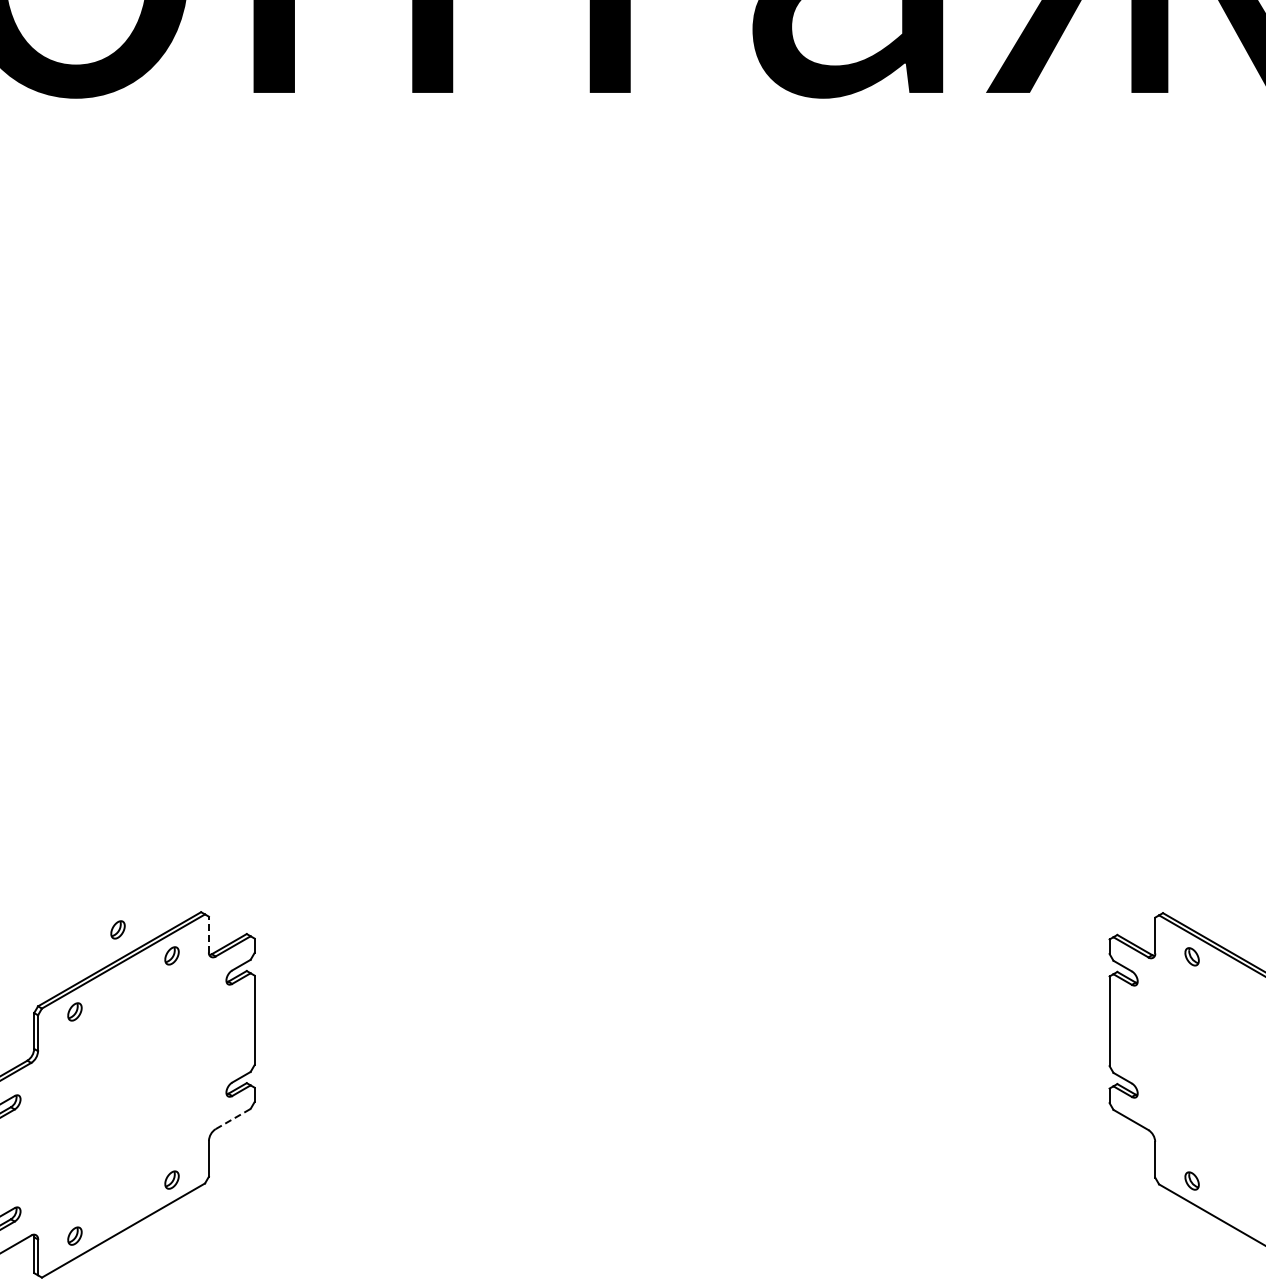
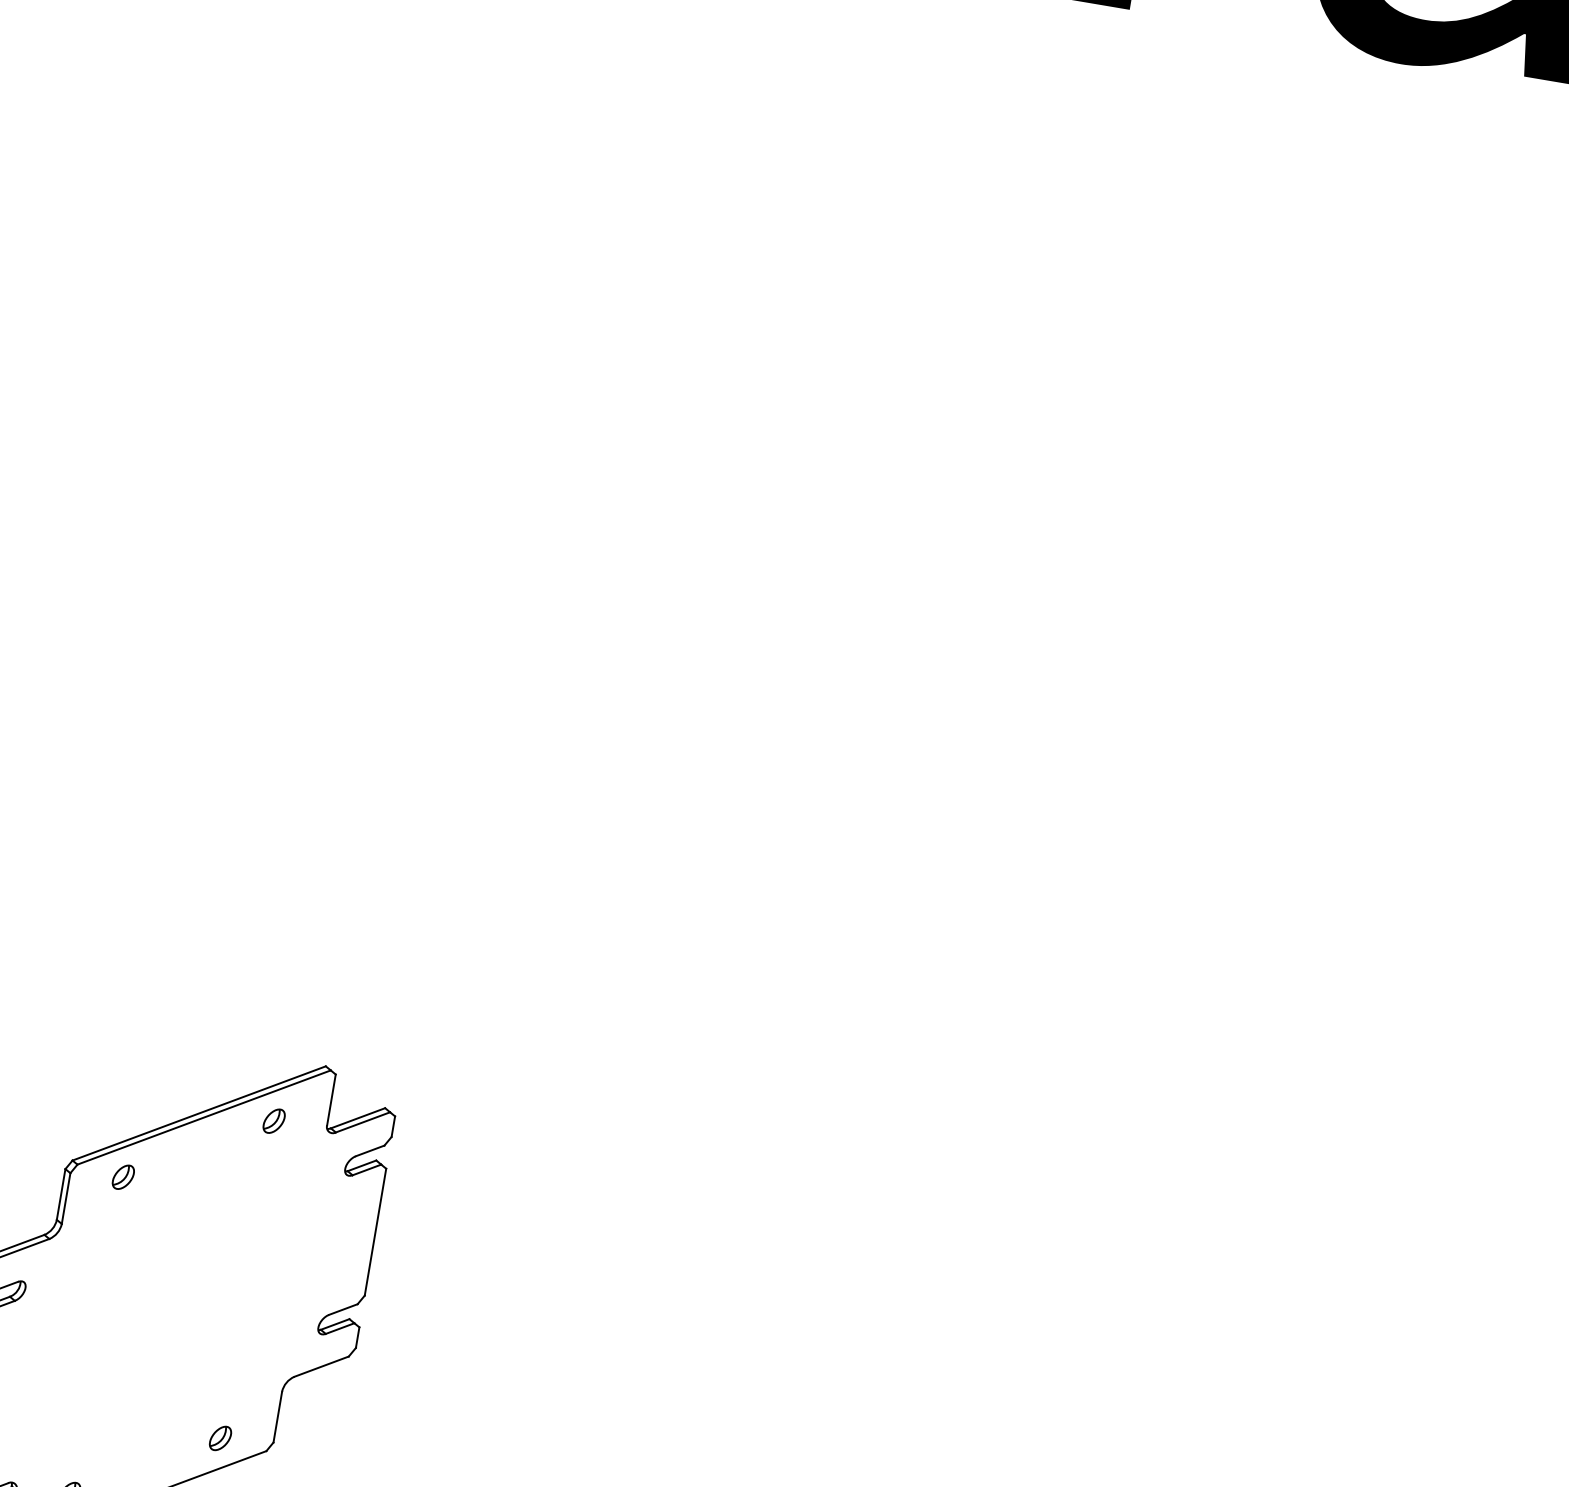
part: (117, 929) -> (203, 1070), removed
line: (208, 934) -> (330, 1099), dashed -> solid
line: (233, 1118) -> (322, 1365), dashed -> solid

